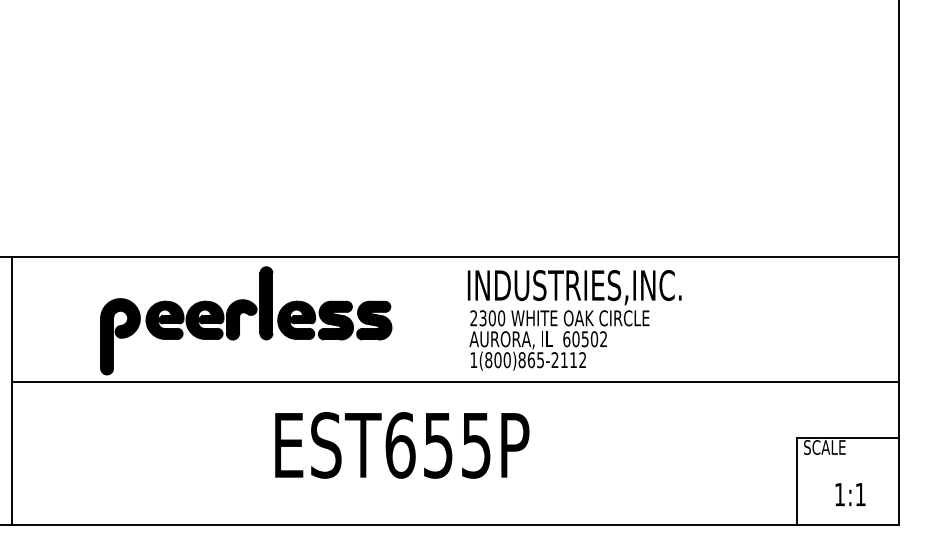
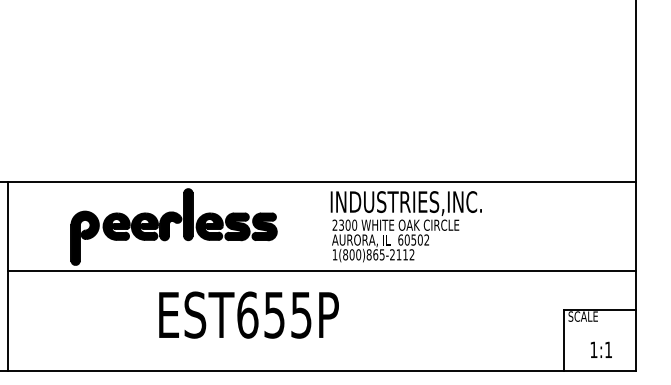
text: (402, 445) -> (249, 315), moved

